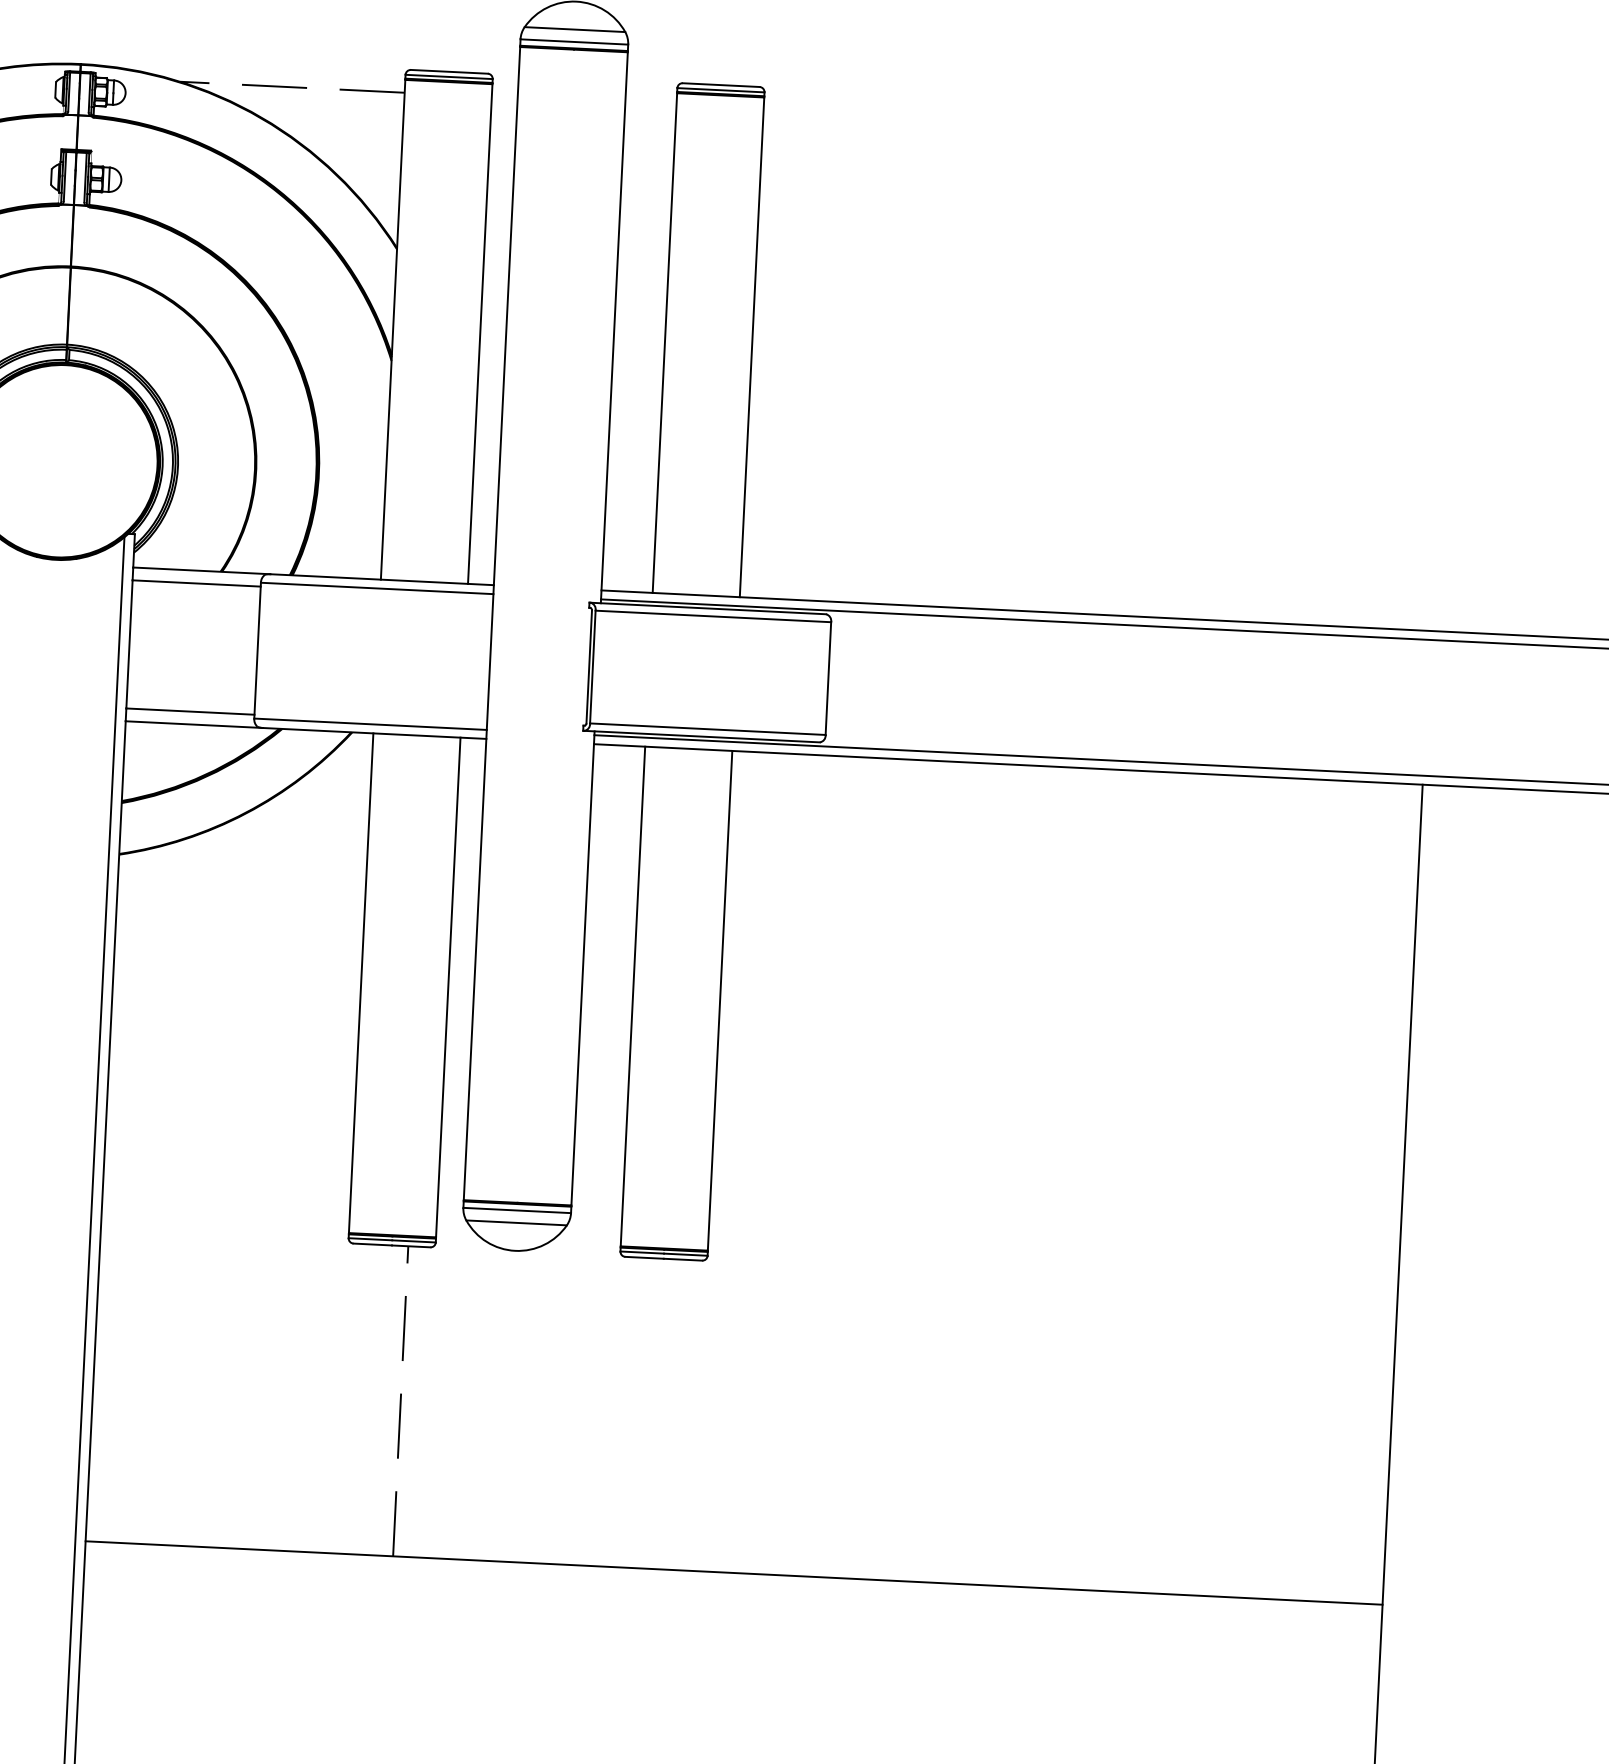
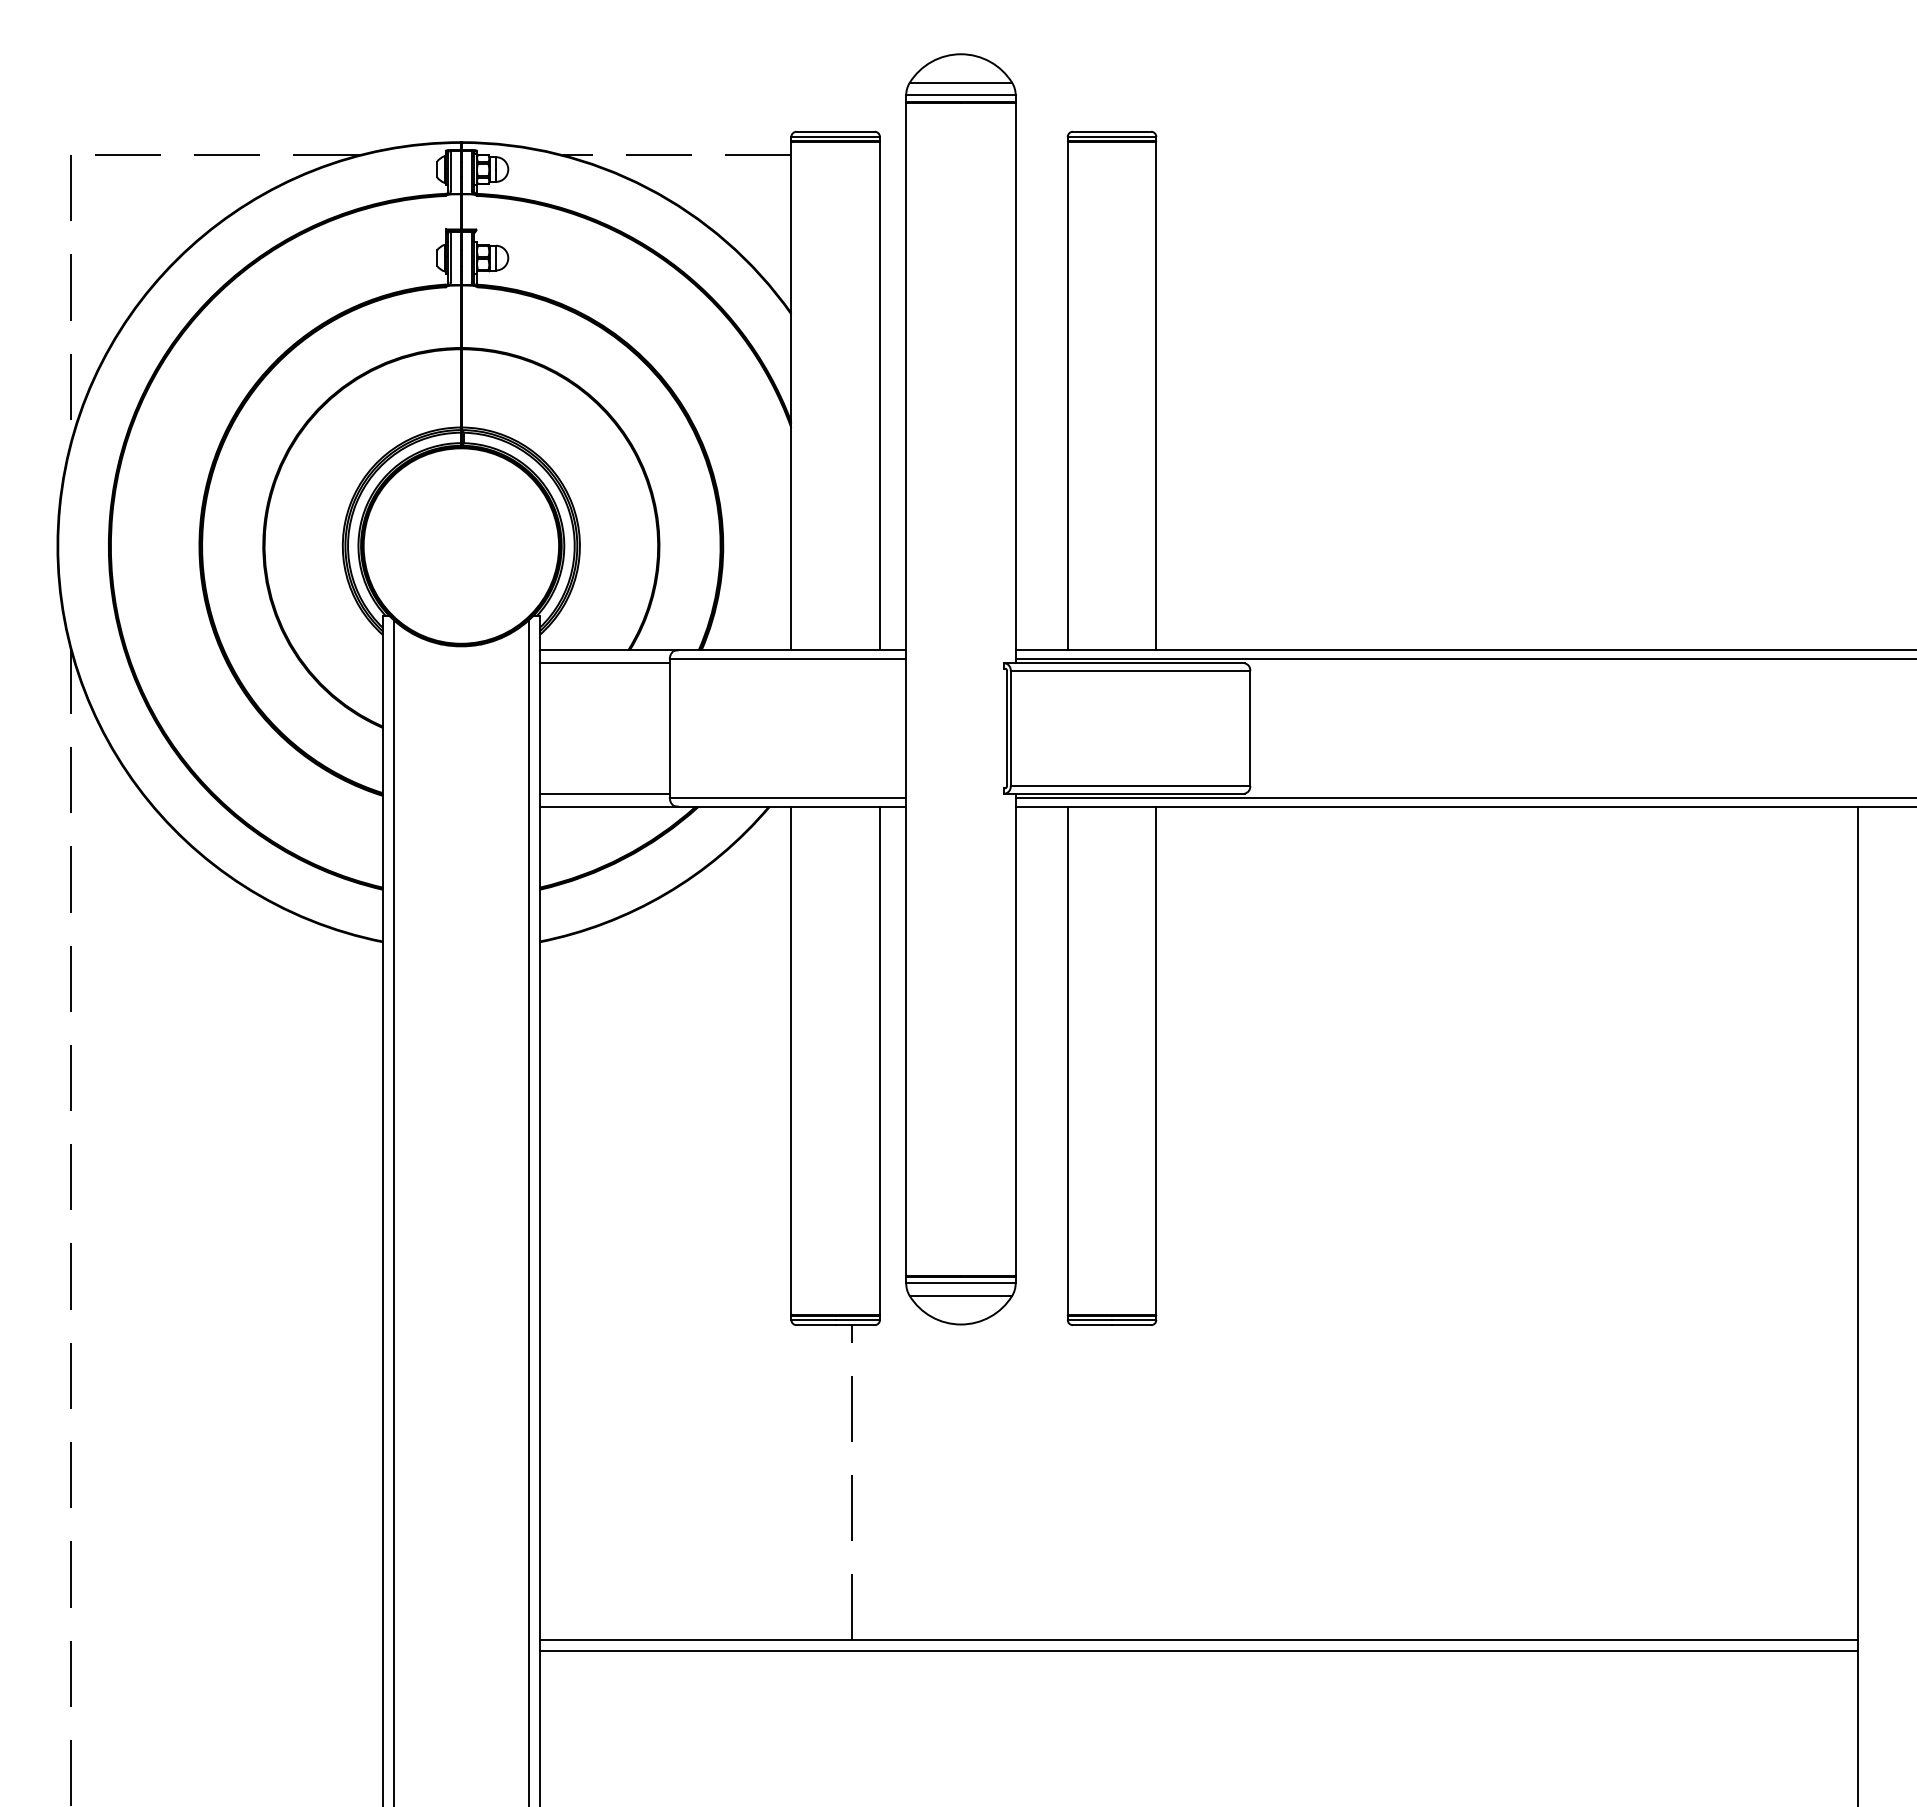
line: (733, 1582) -> (1198, 1650), added

